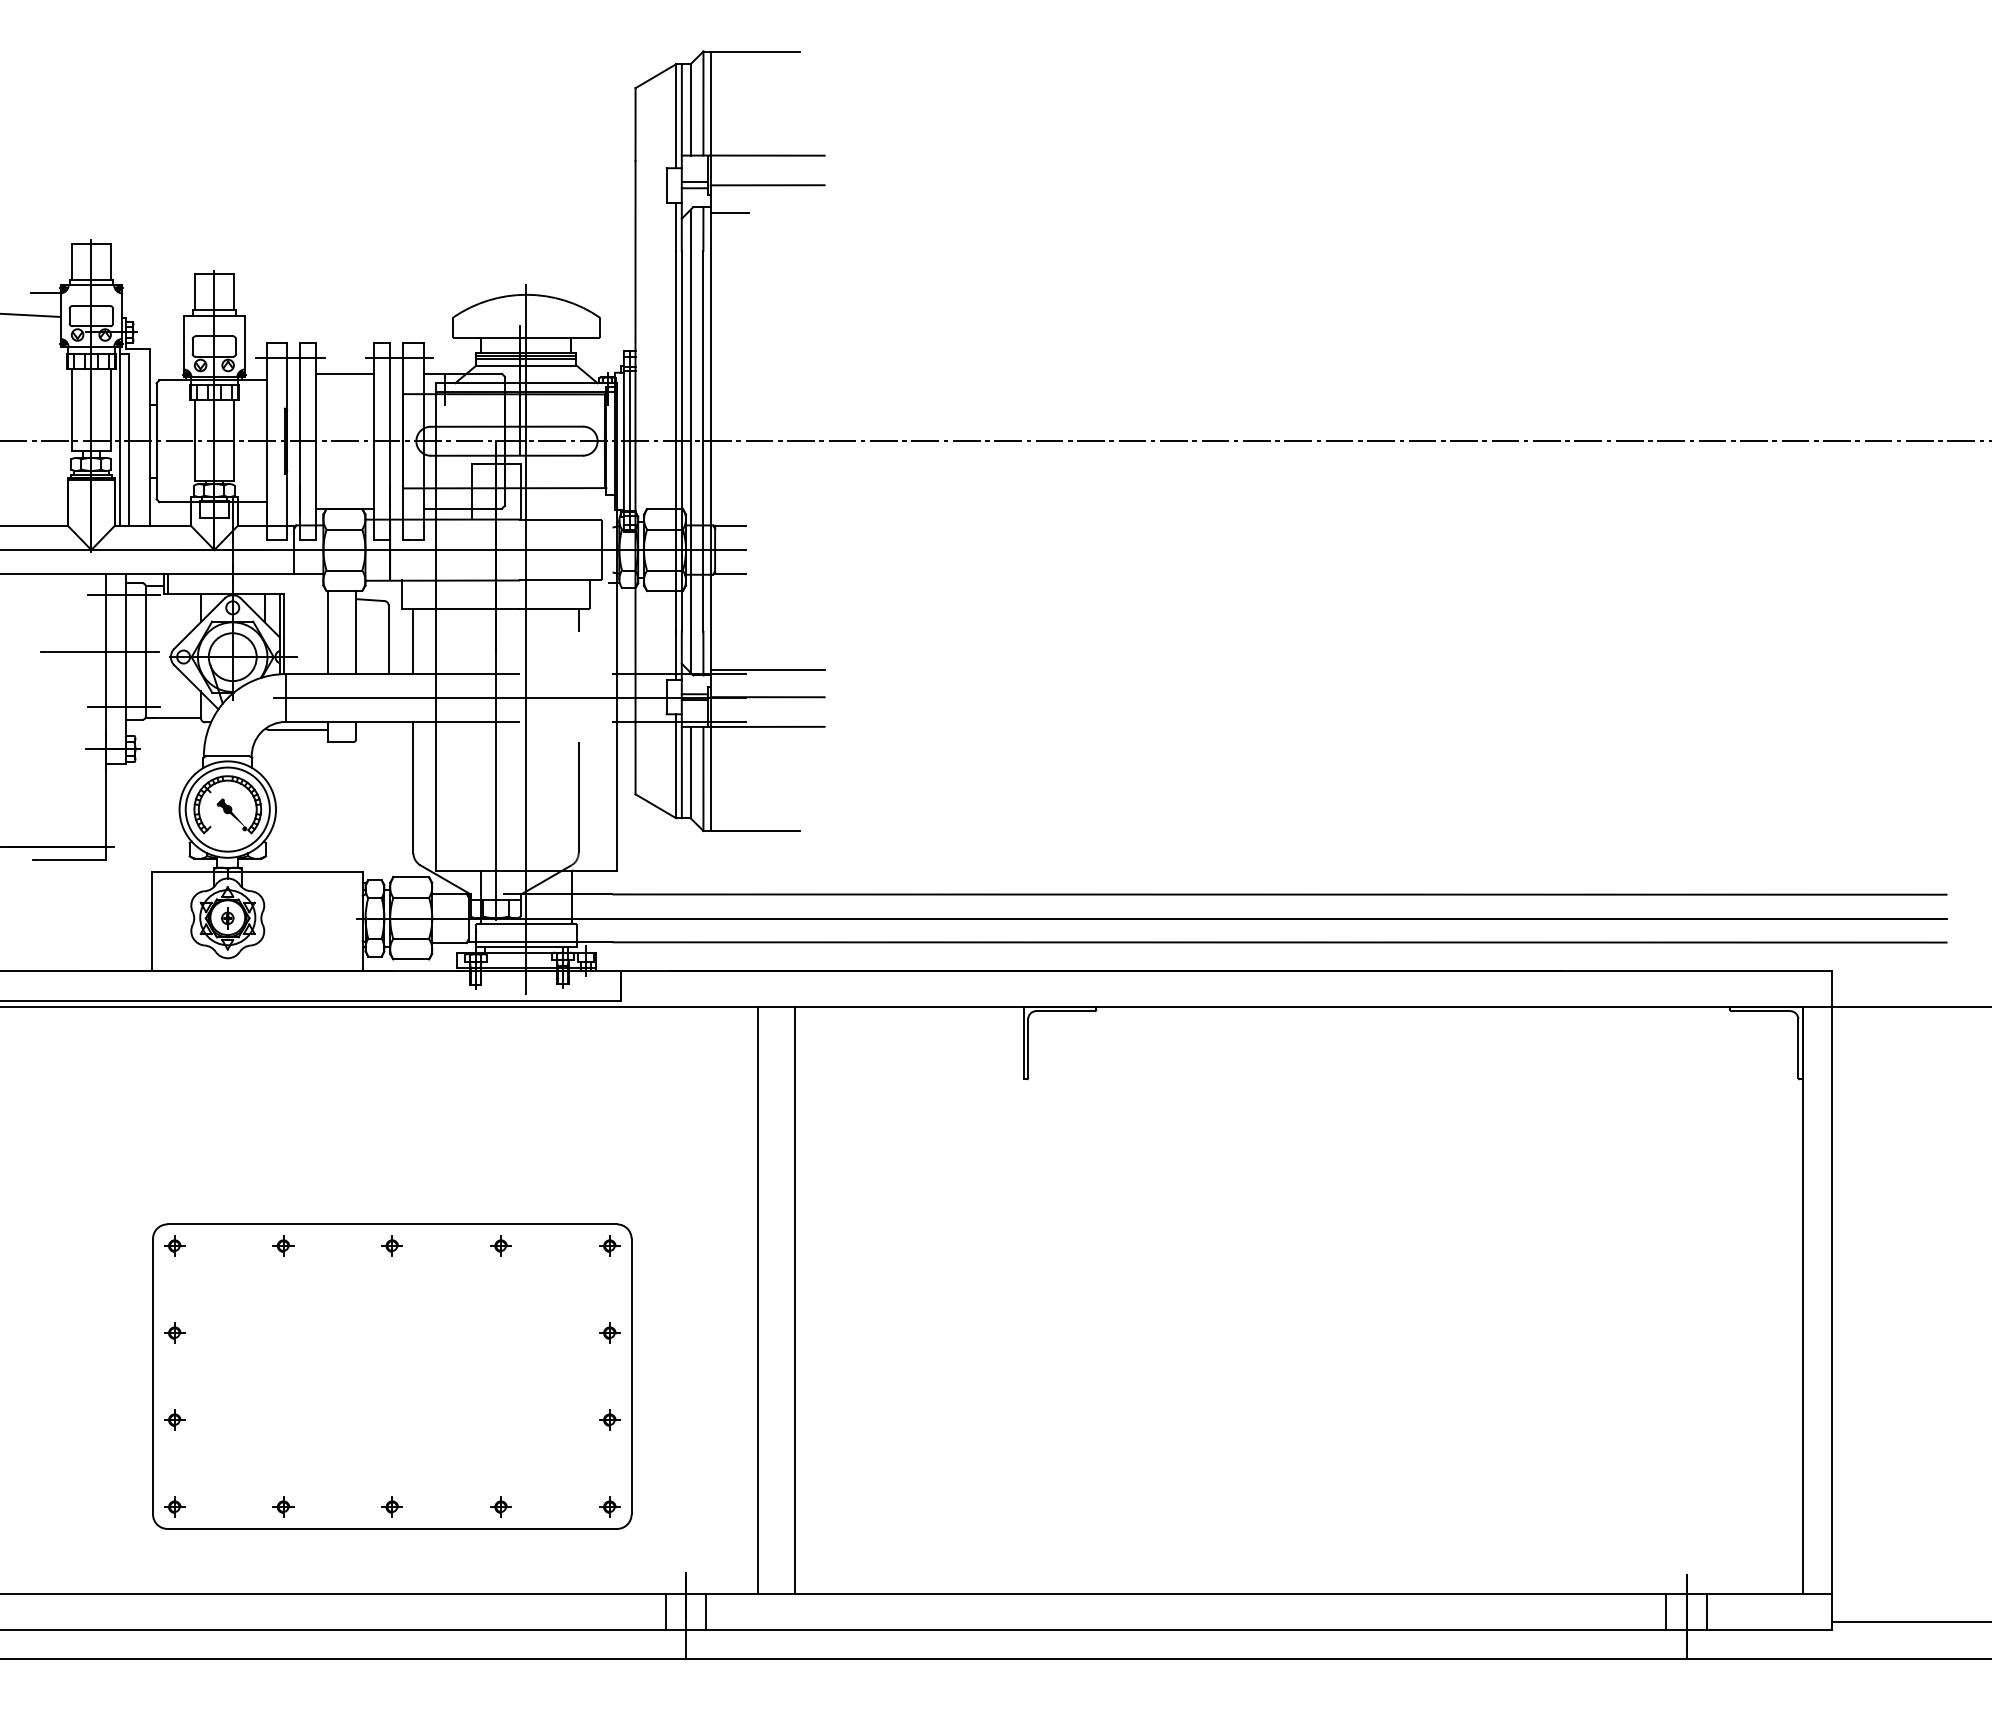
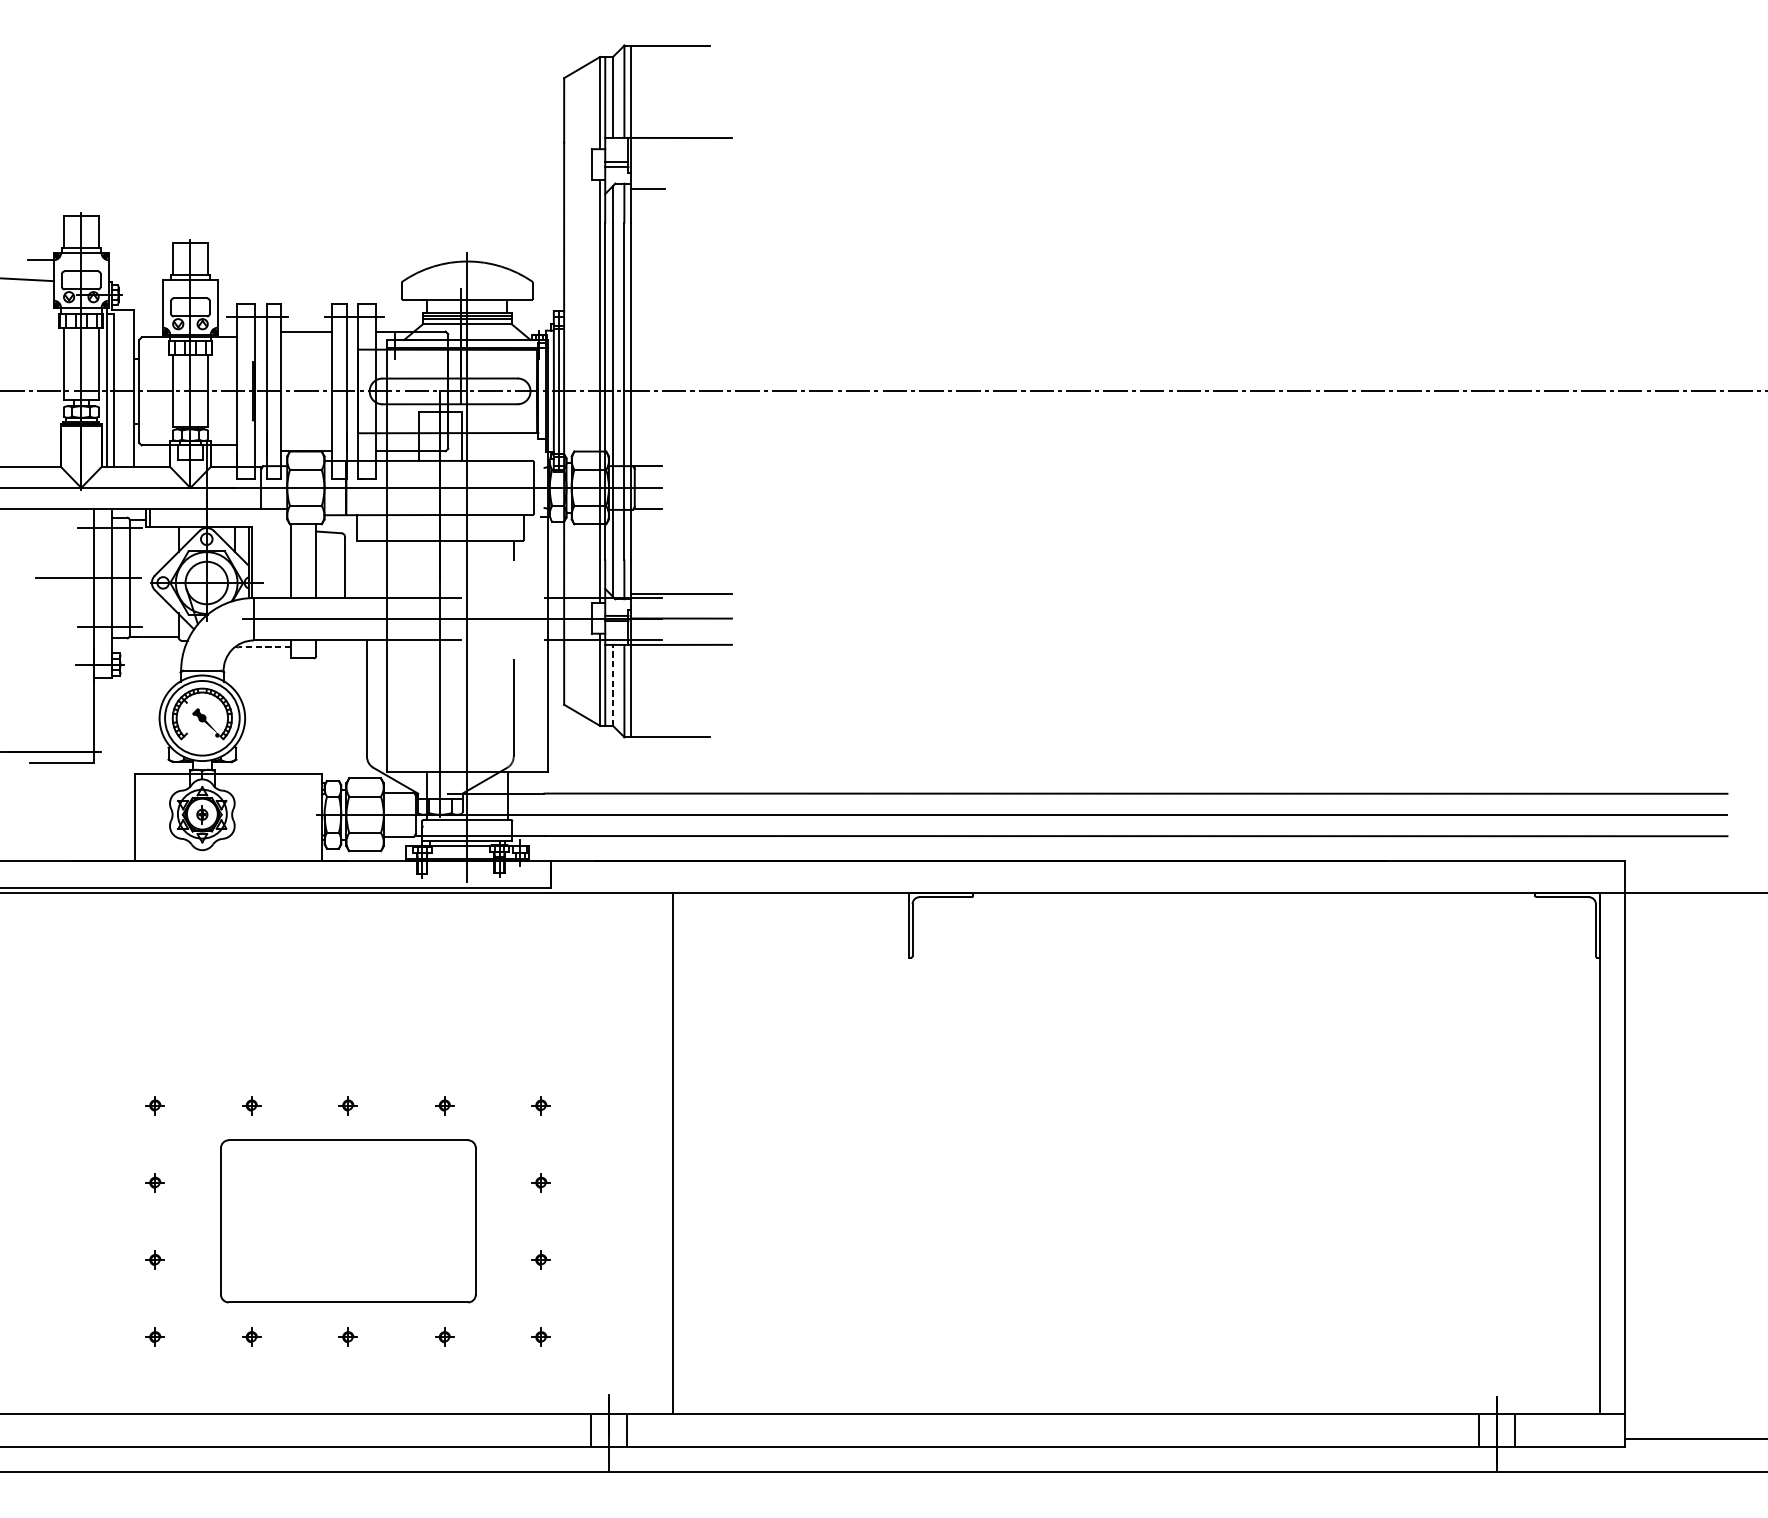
line: (767, 185) -> (681, 164), removed
line: (413, 641) -> (367, 569), removed
line: (298, 729) -> (265, 647), solid -> dashed
line: (690, 772) -> (612, 685), solid -> dashed
line: (794, 1300) -> (705, 1153), removed
part: (392, 1376) -> (348, 1221), size x0.6

